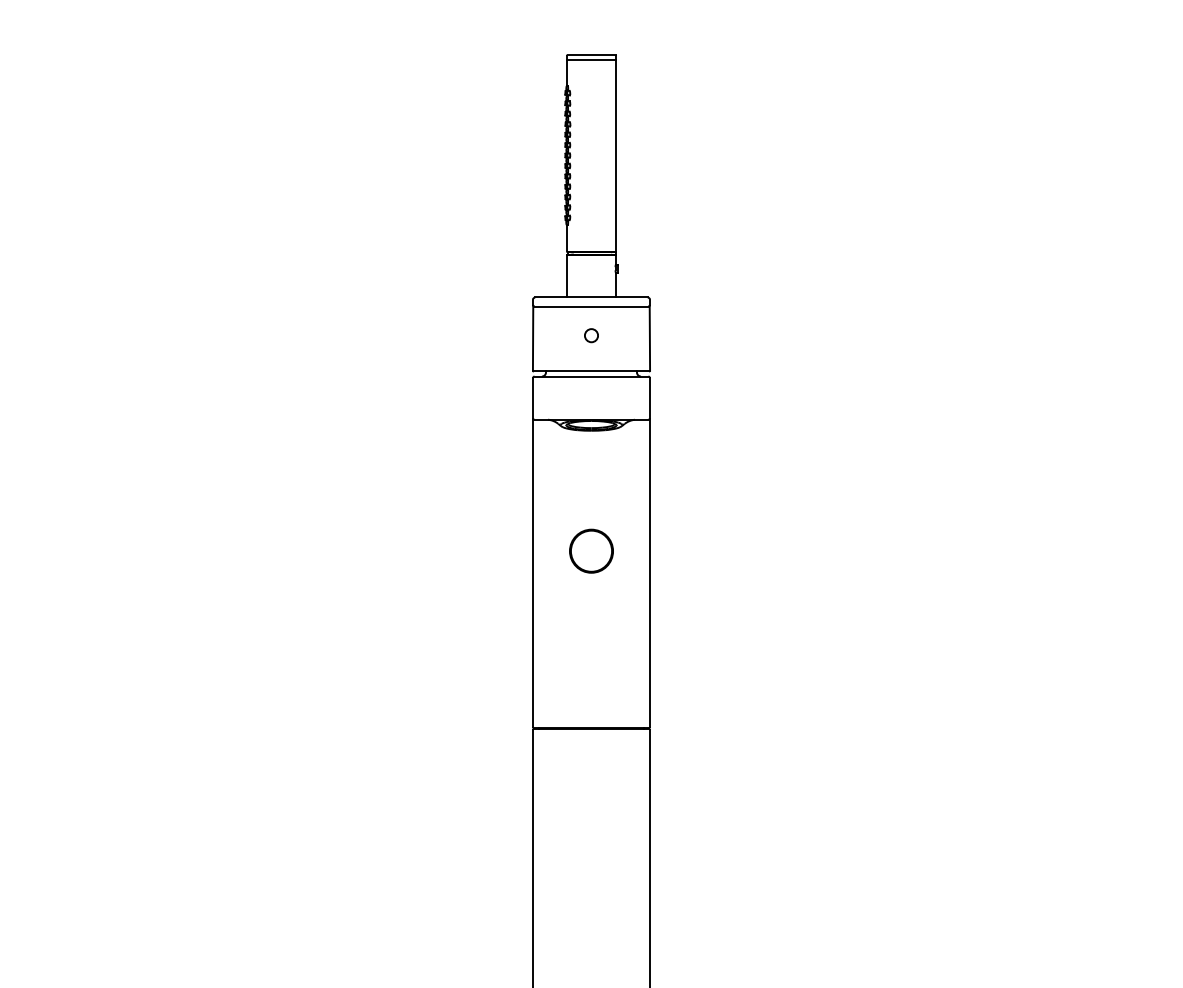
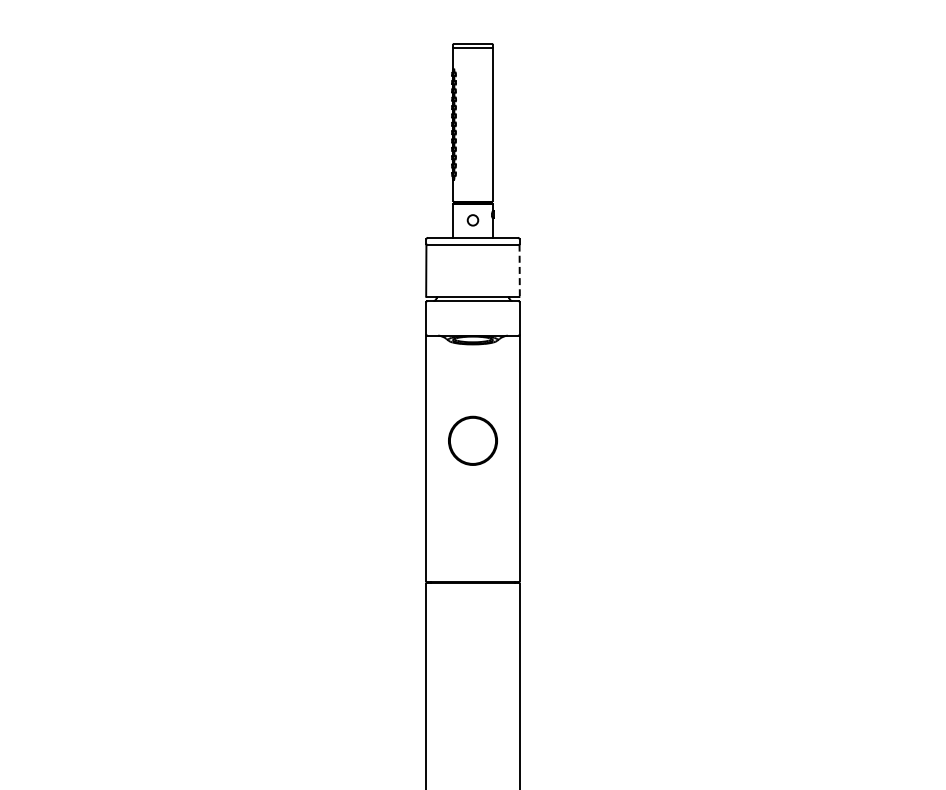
circle: (590, 335) -> (472, 220), moved
line: (649, 338) -> (519, 270), solid -> dashed
part: (590, 550) -> (472, 440), size x1.4

